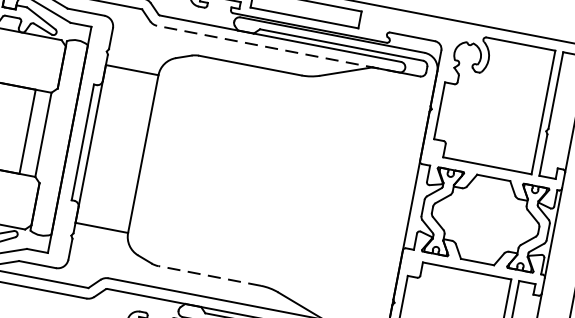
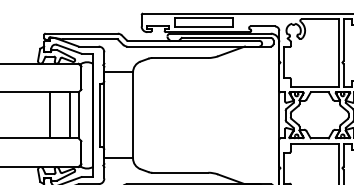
line: (278, 49) -> (193, 46), dashed -> solid
line: (210, 275) -> (180, 172), dashed -> solid

